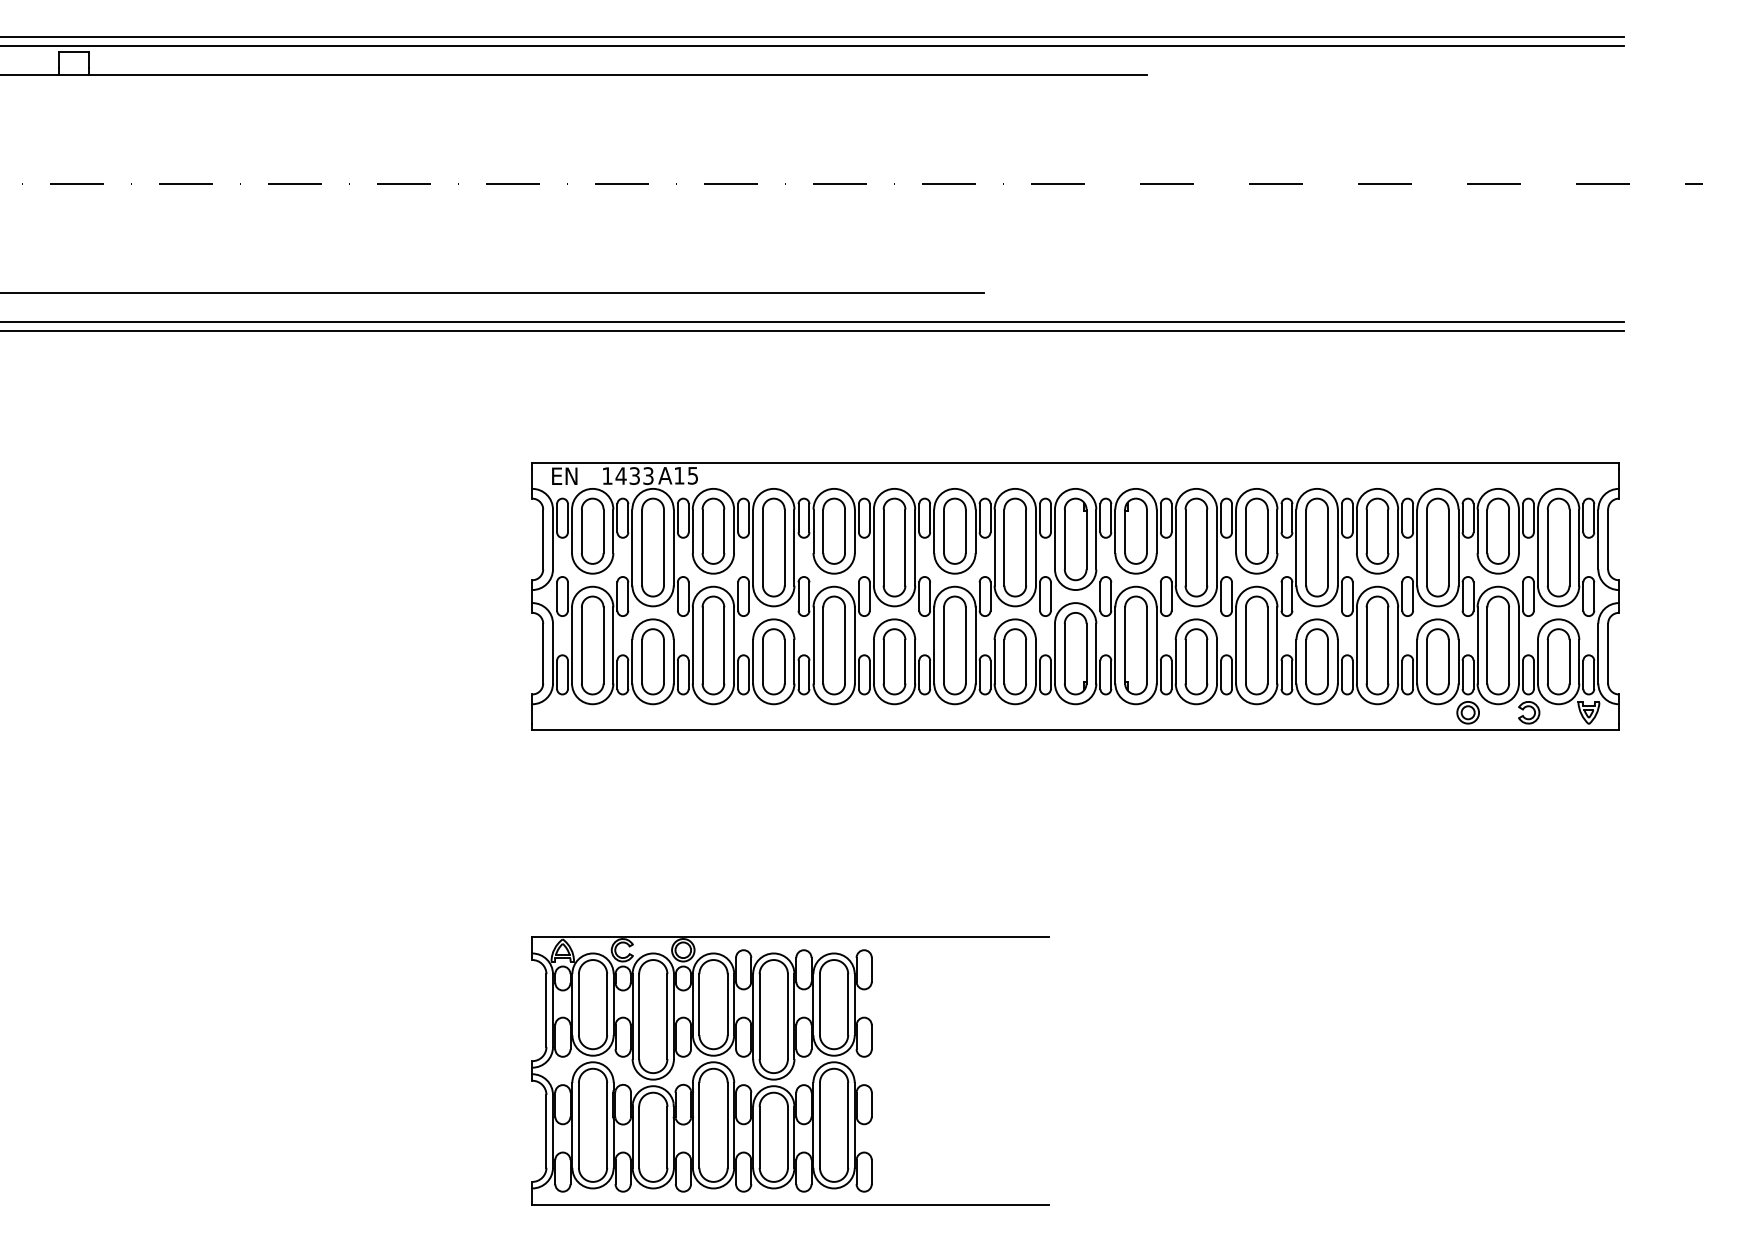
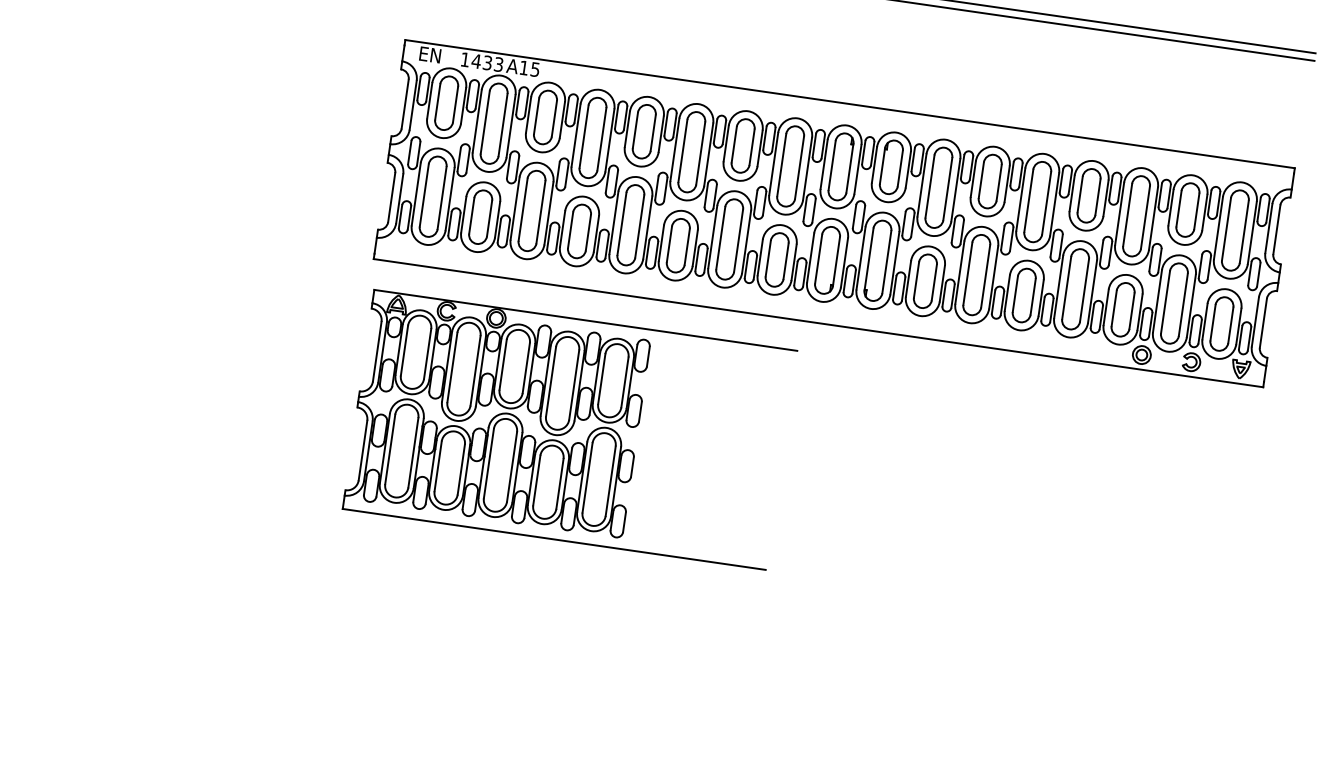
part: (790, 1070) -> (569, 429), moved

